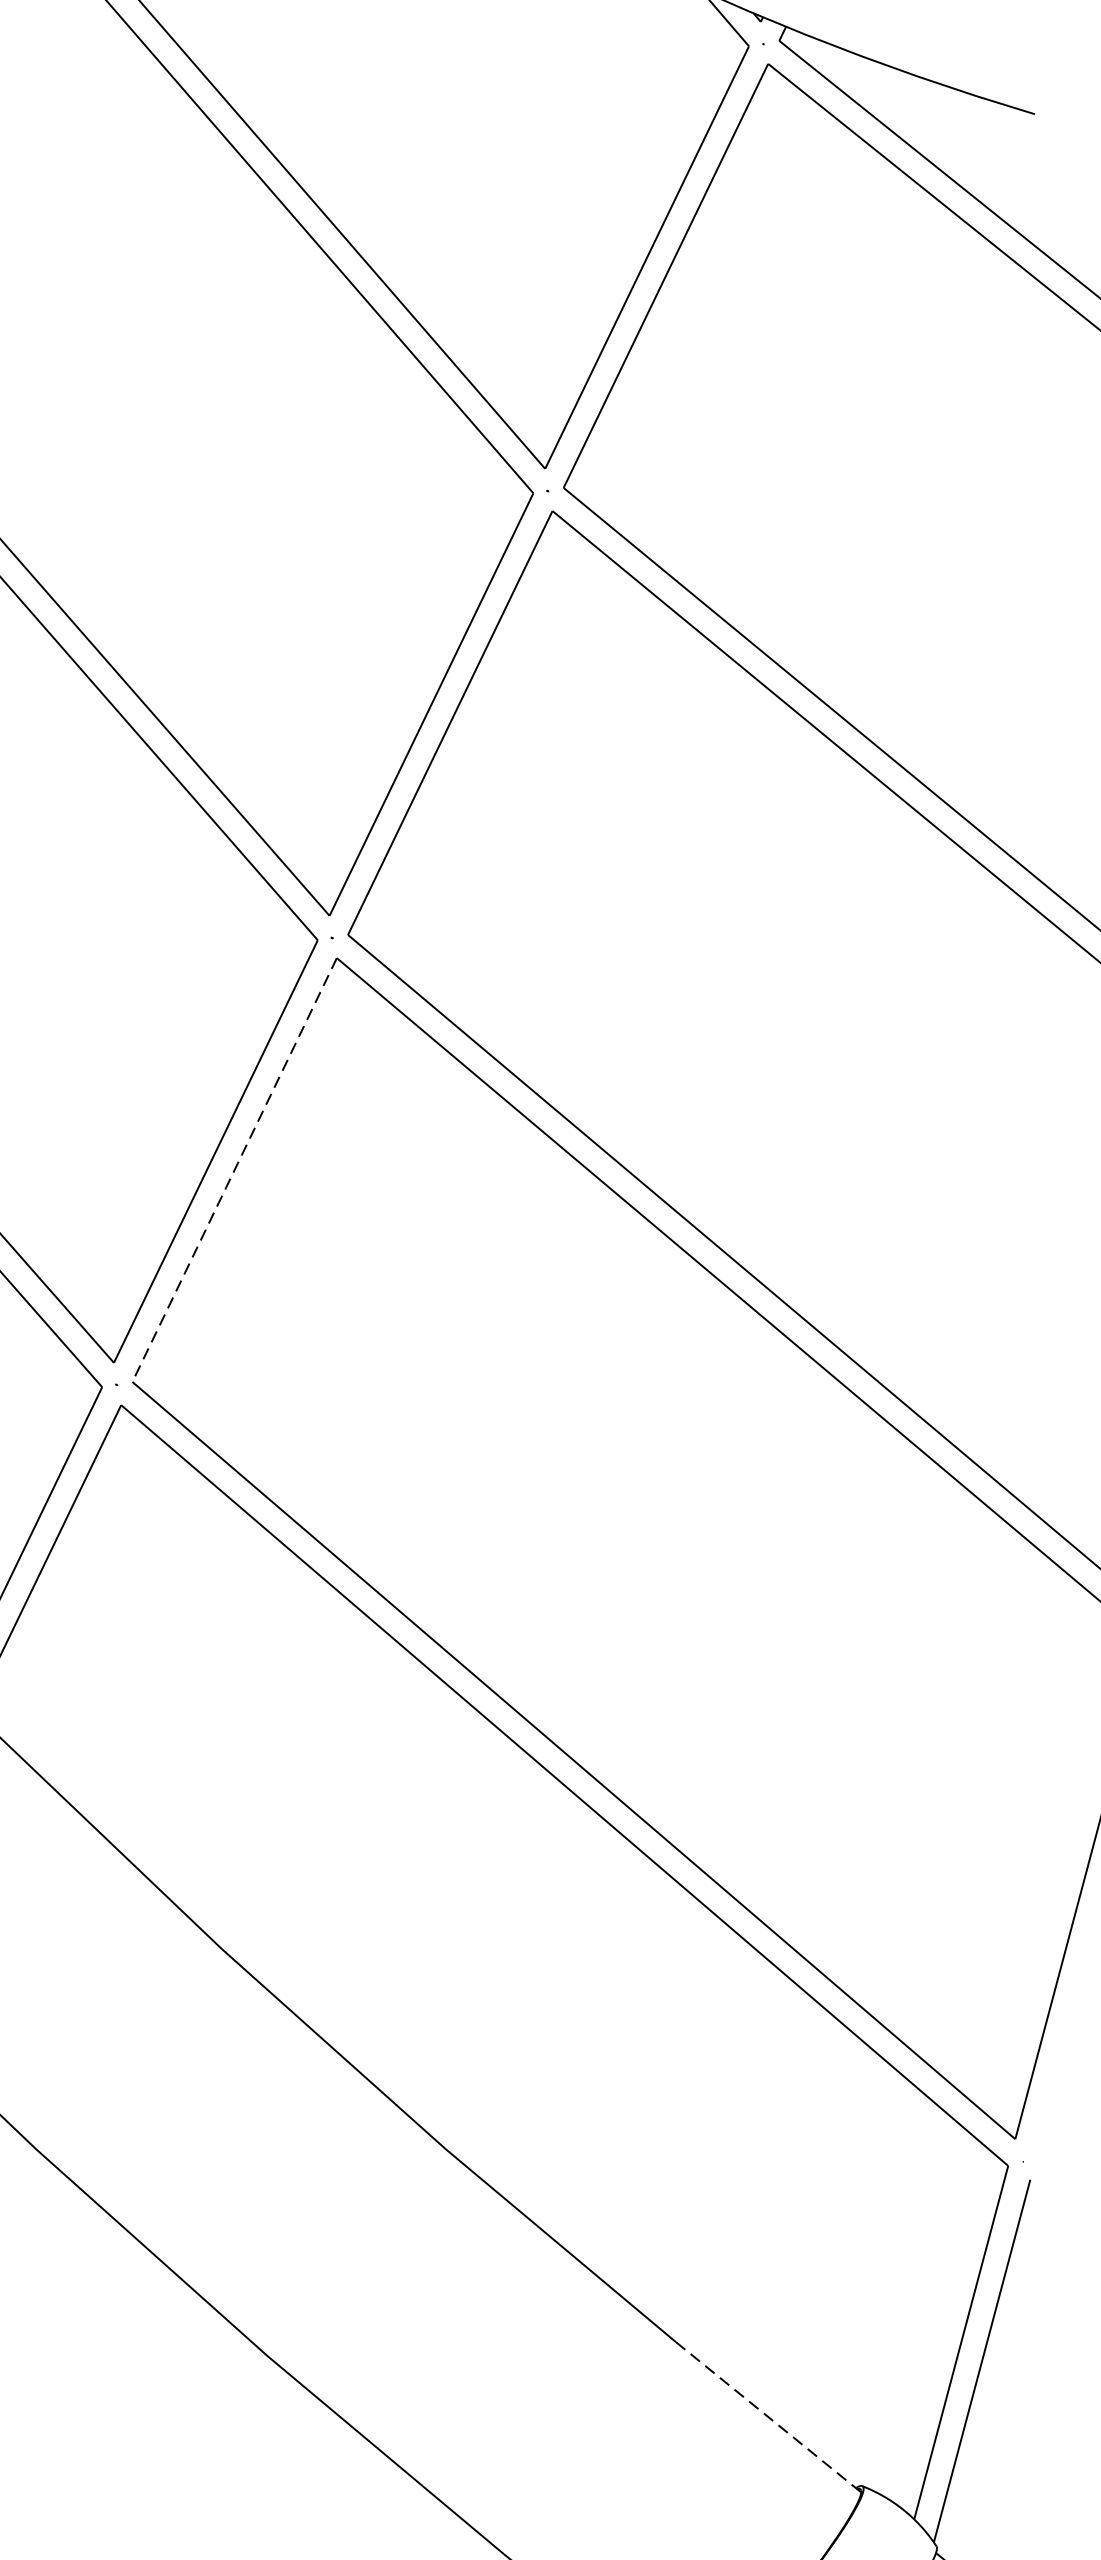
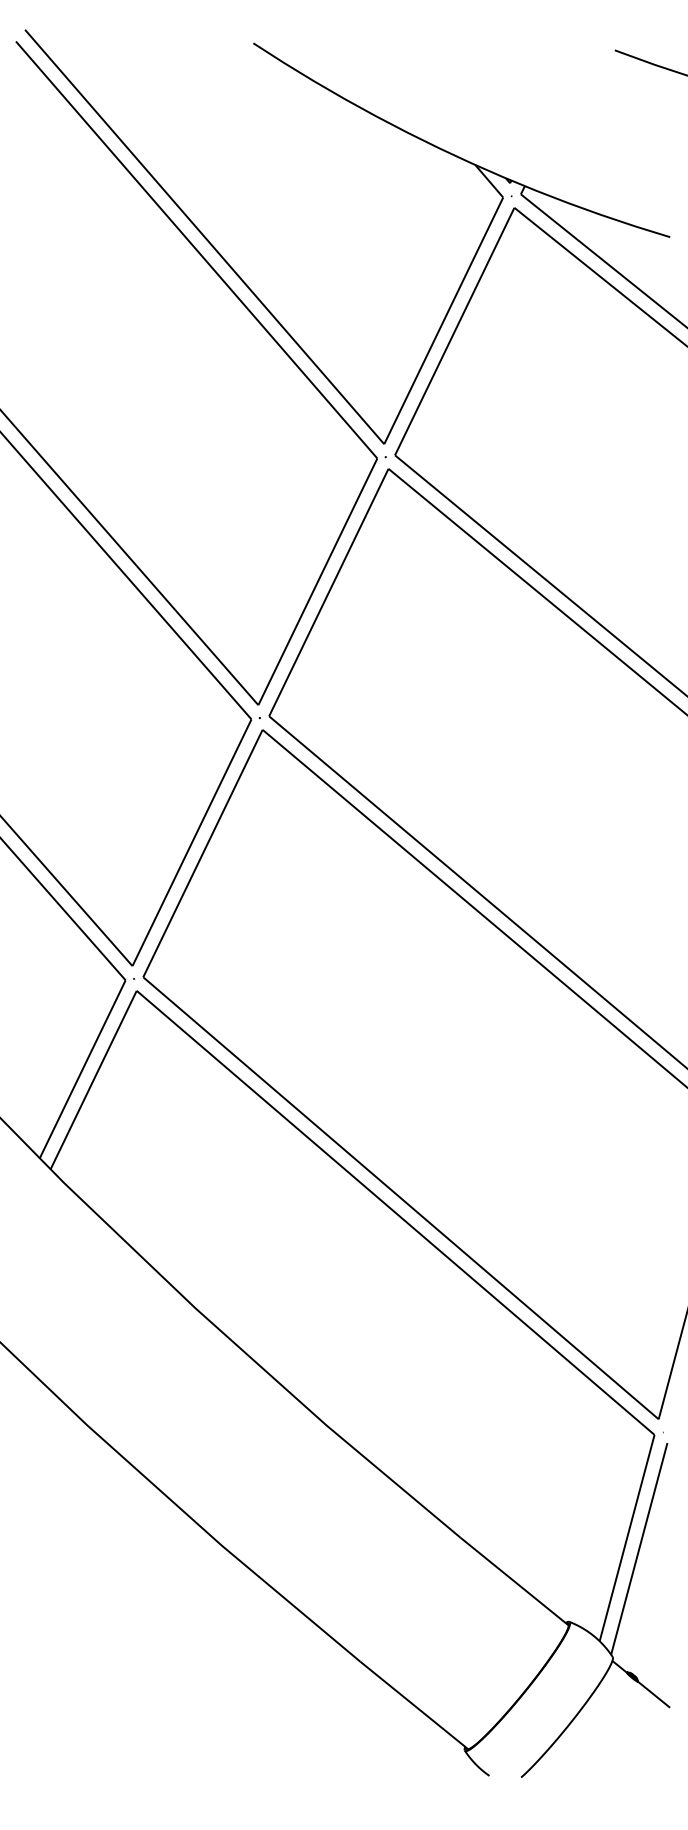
line: (233, 1171) -> (202, 854), dashed -> solid
line: (770, 2418) -> (515, 1582), dashed -> solid

